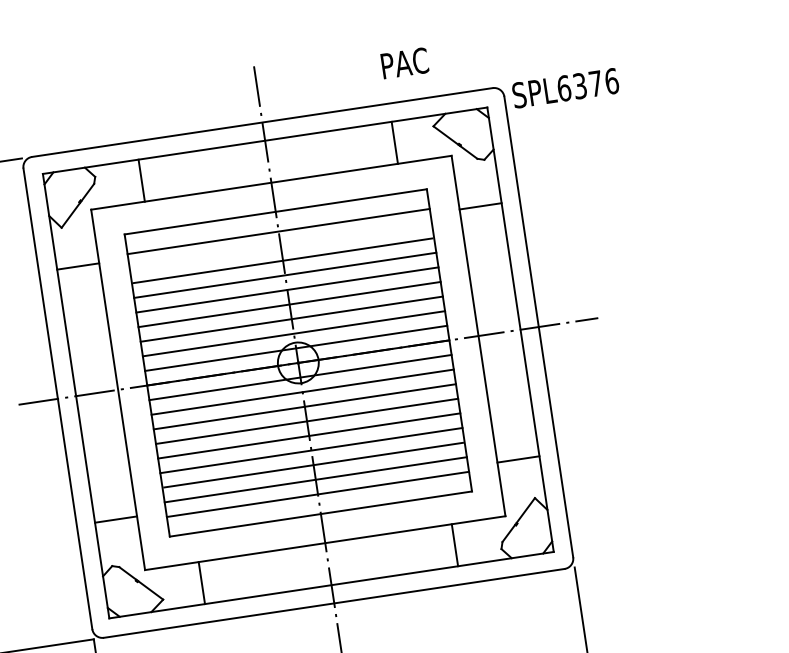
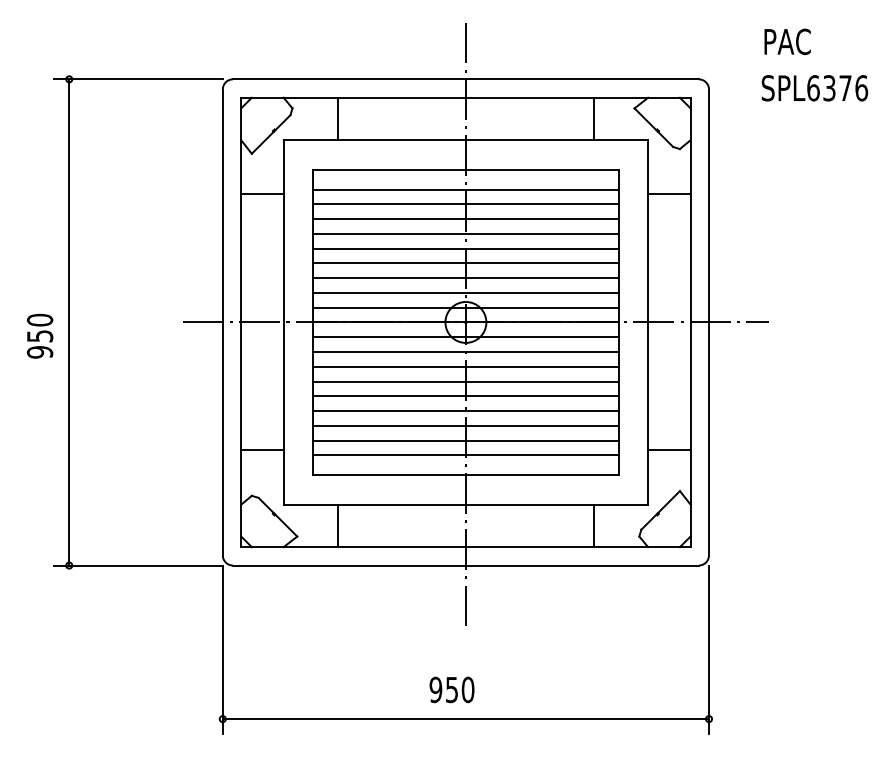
text: (404, 62) -> (787, 41), moved
text: (565, 88) -> (814, 88), moved
line: (280, 246) -> (465, 204), added

